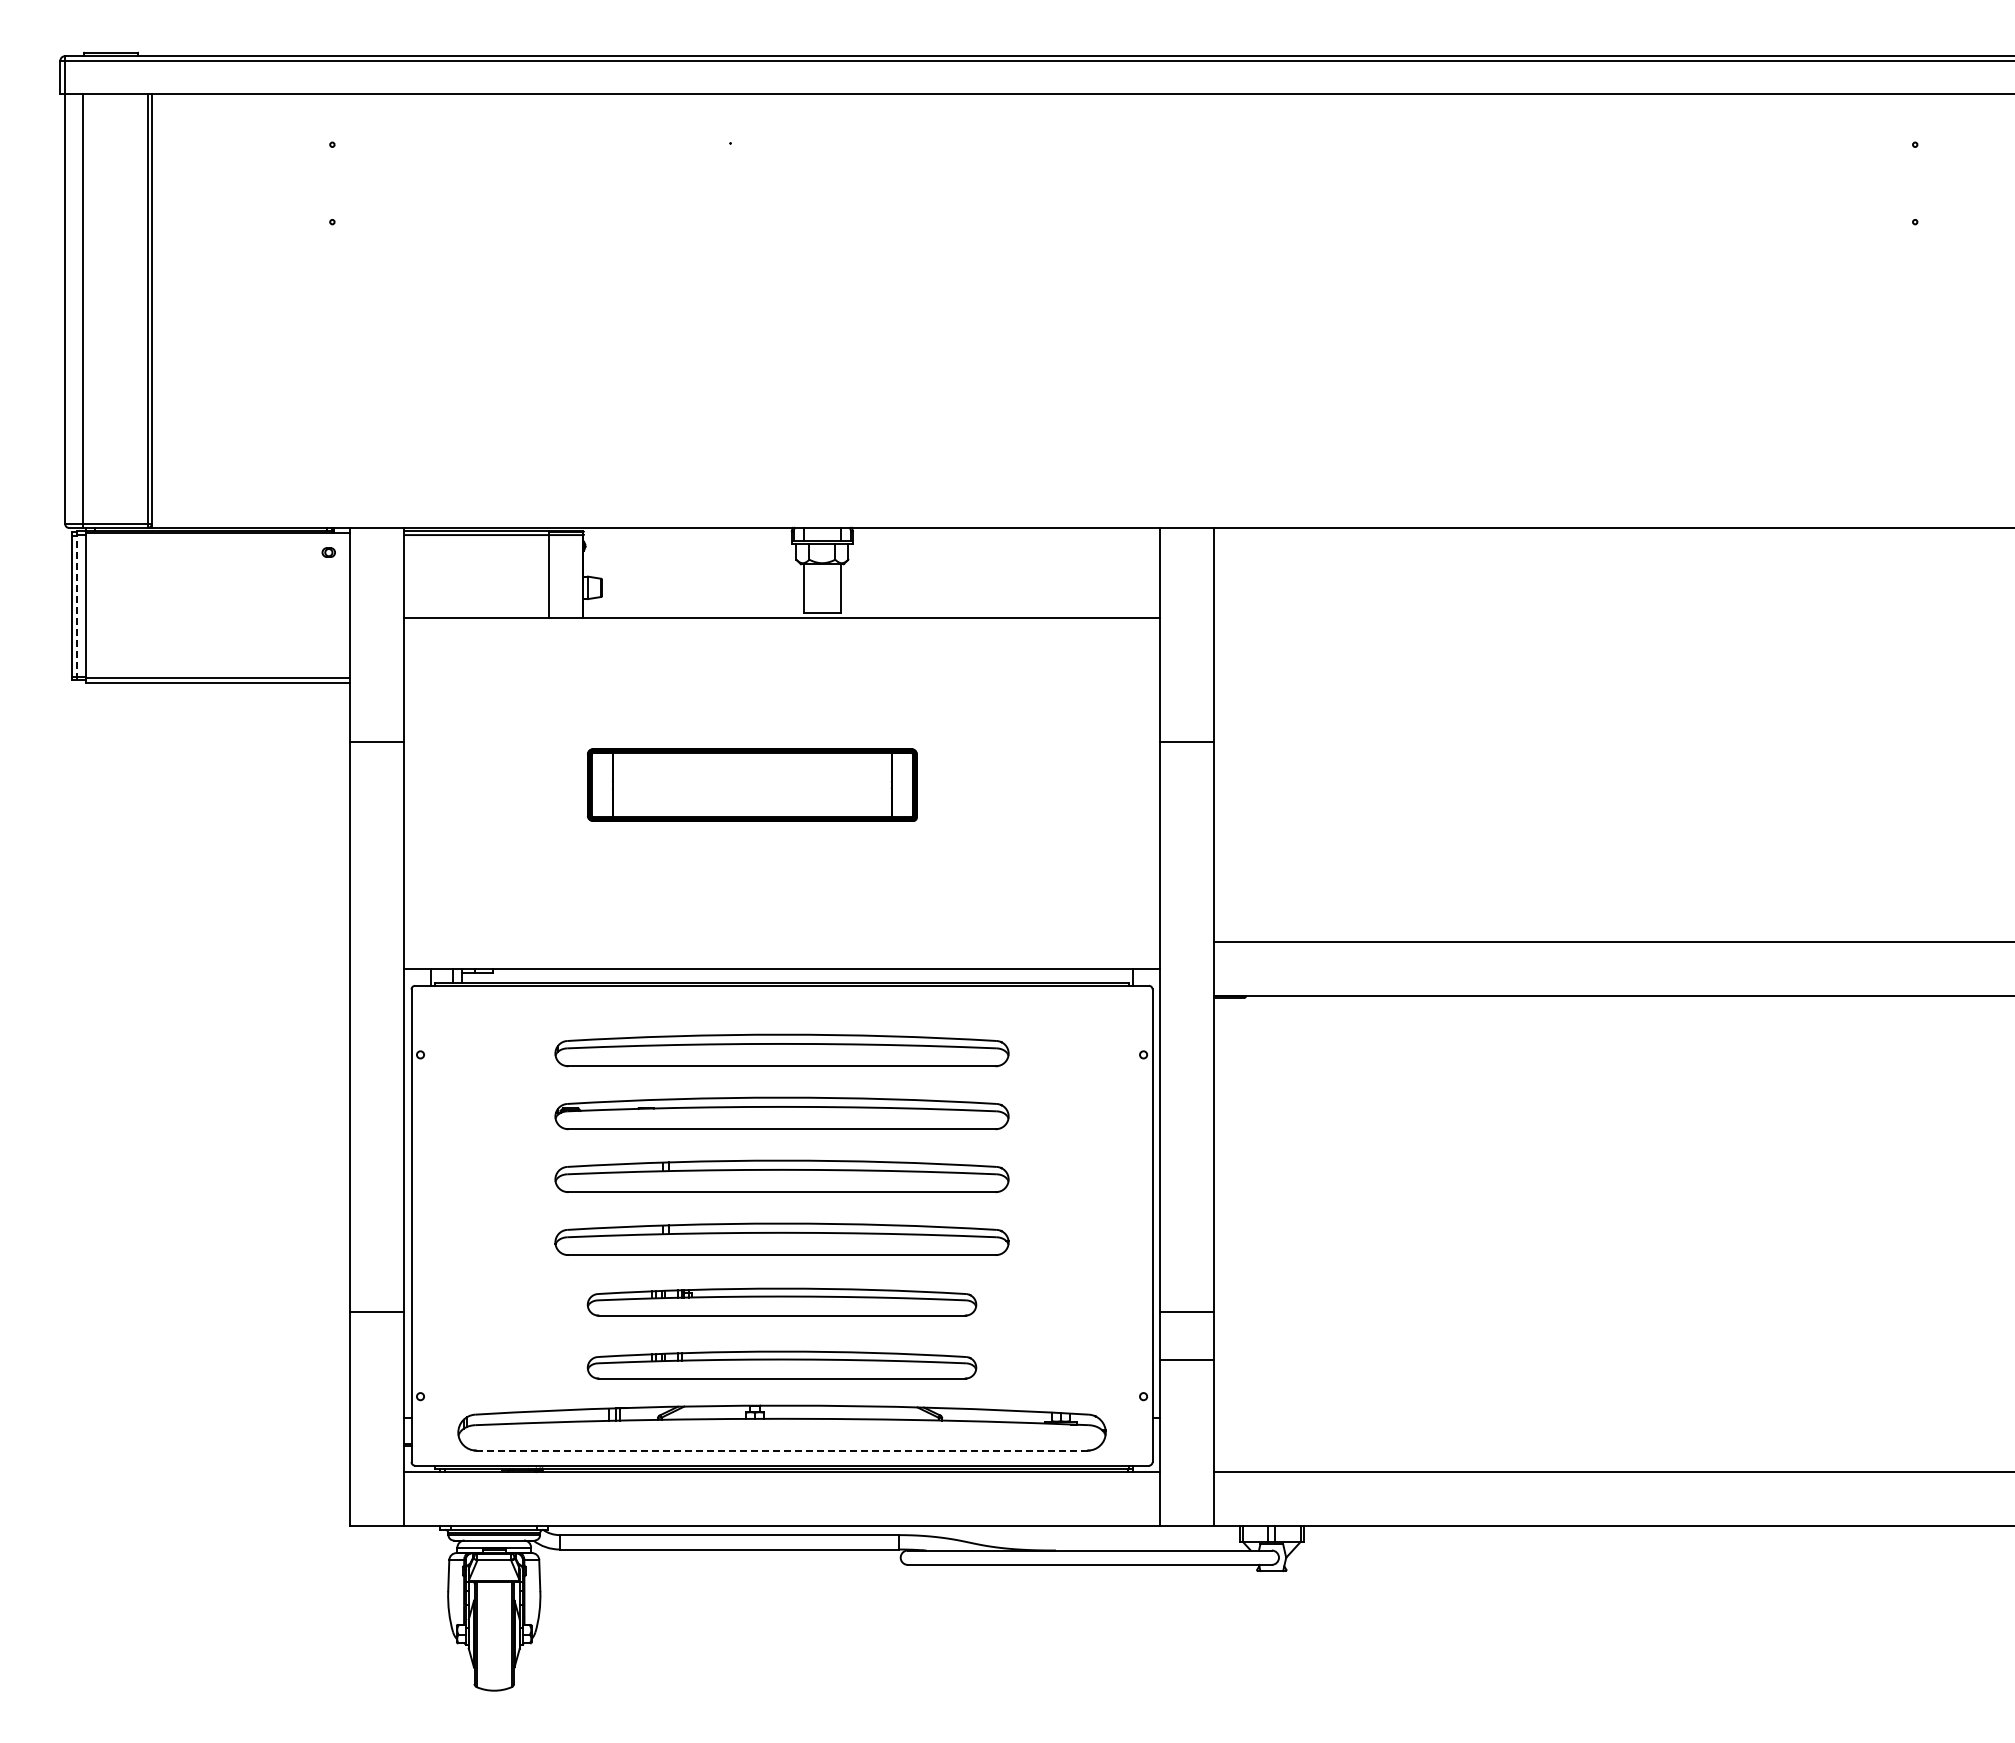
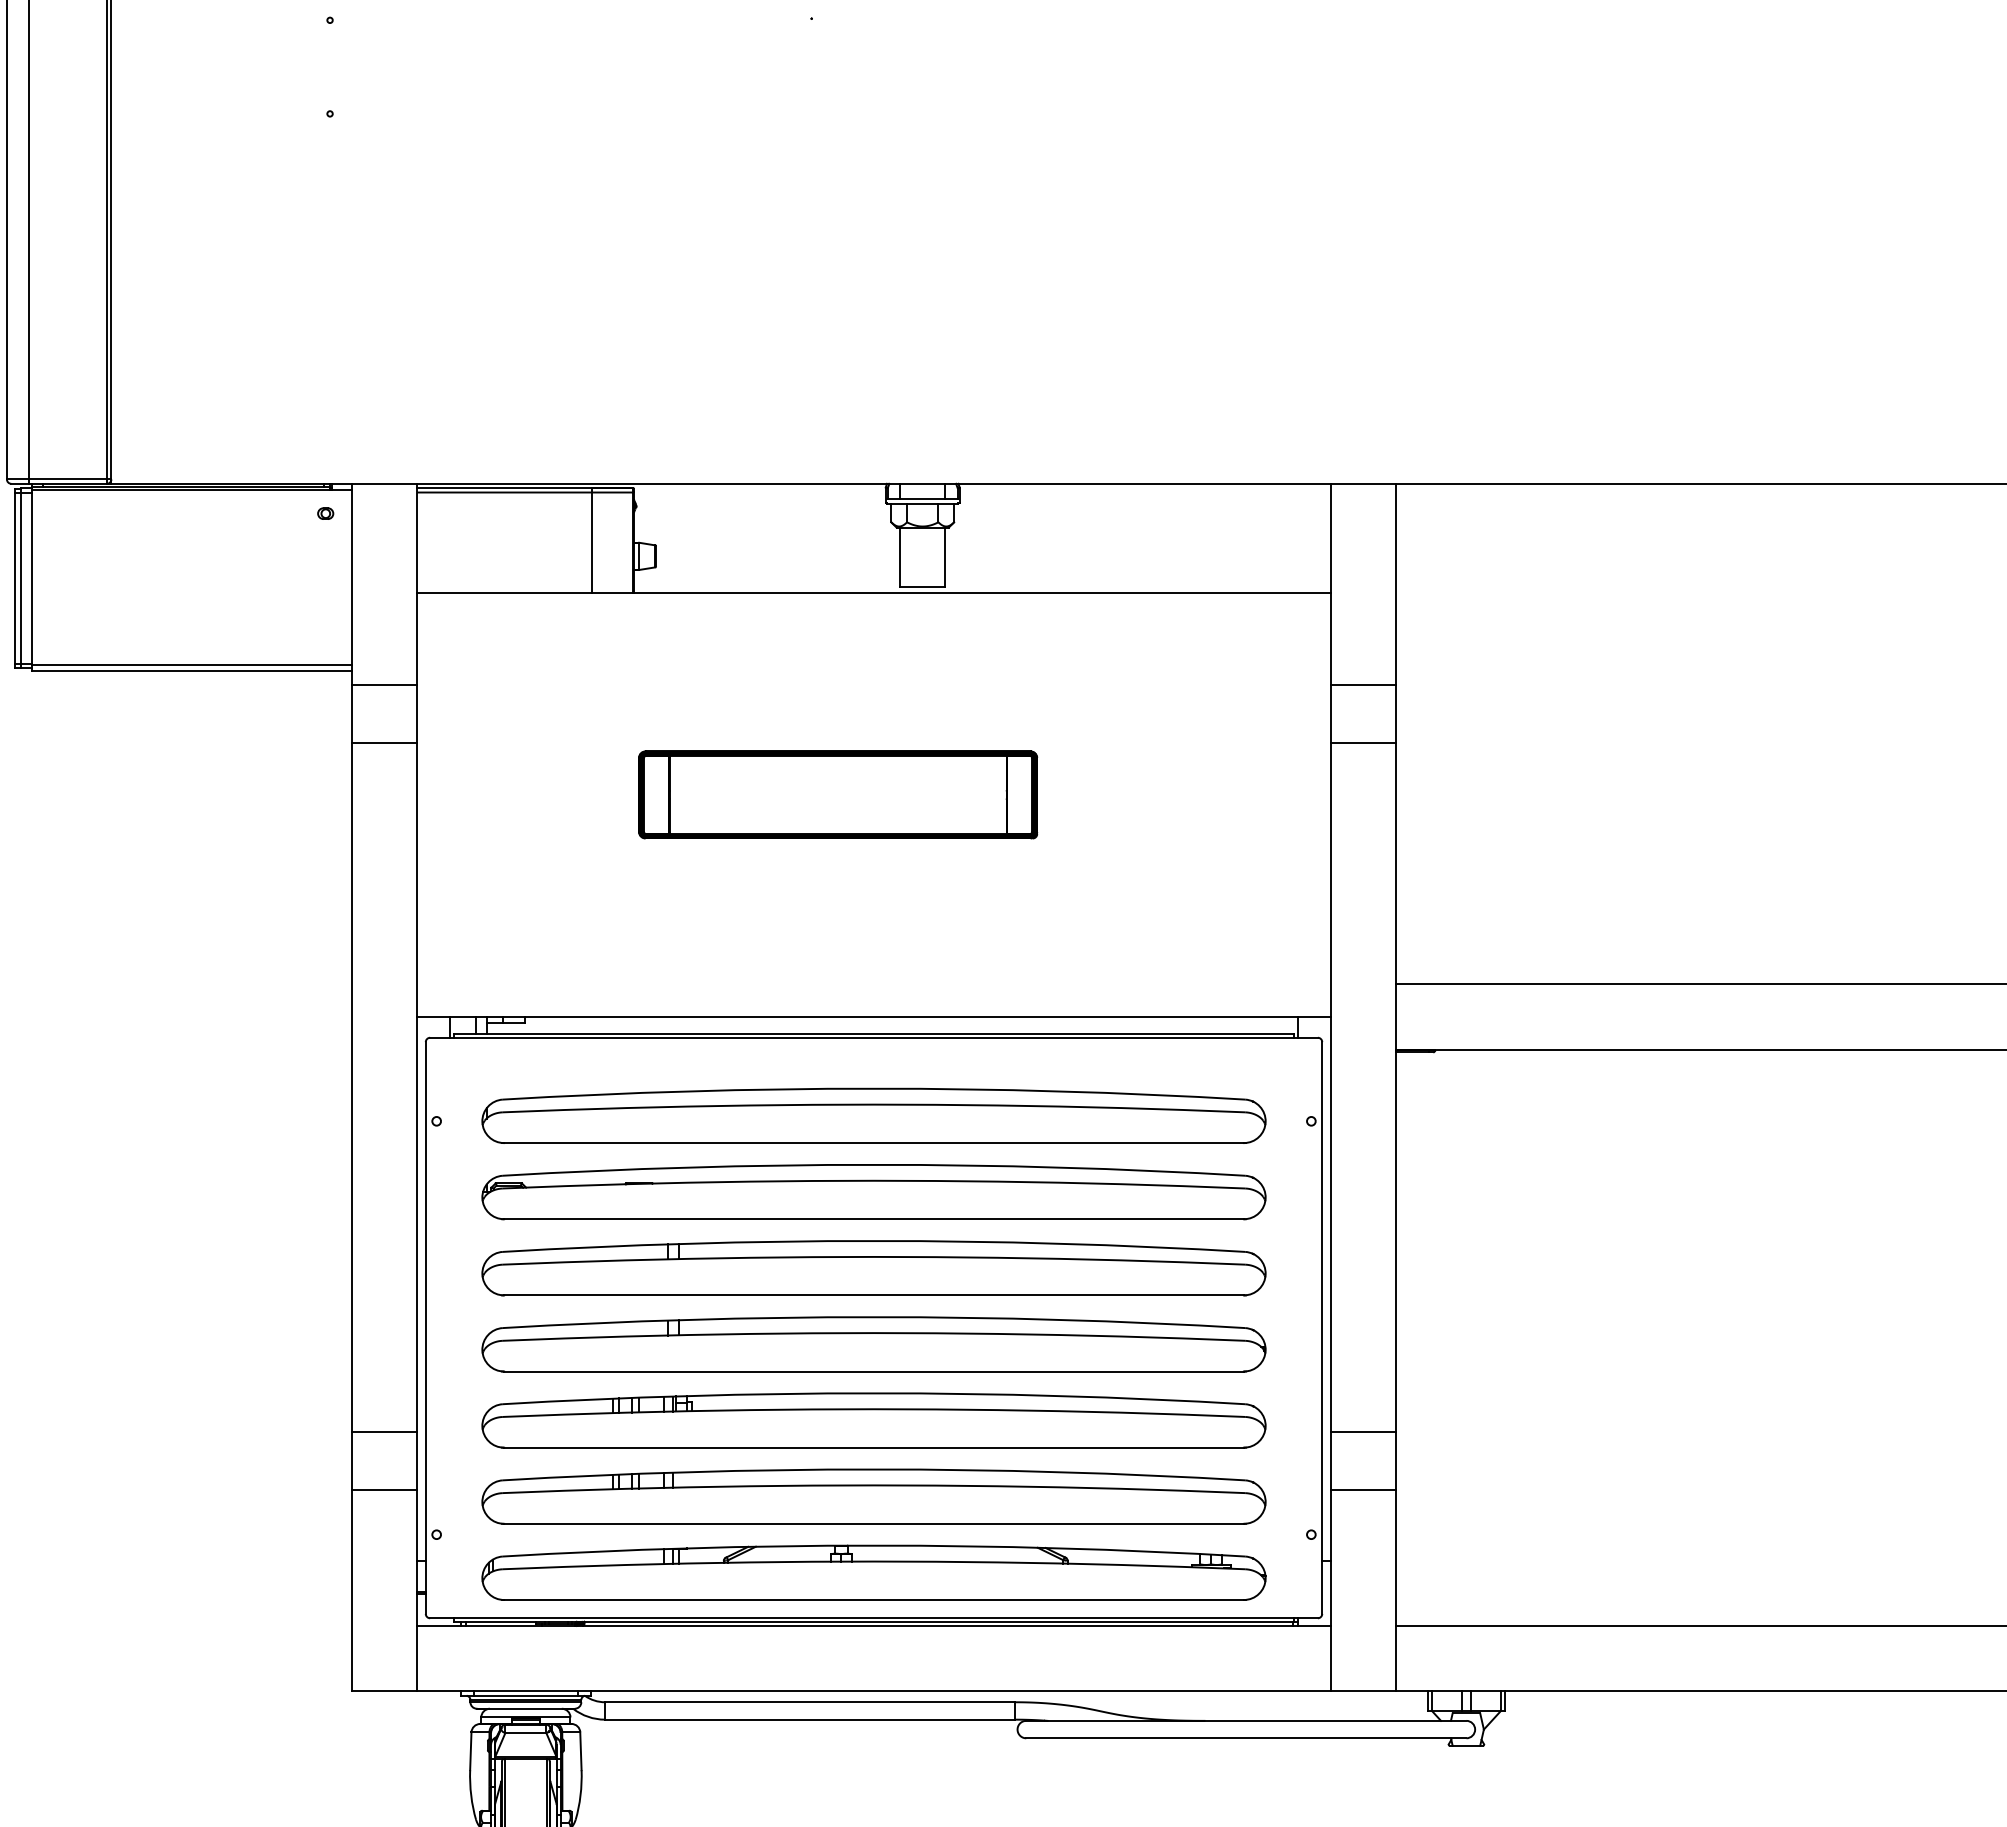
line: (77, 605) -> (21, 577), dashed -> solid
line: (377, 694) -> (384, 685), added
line: (1186, 694) -> (1363, 685), added
part: (781, 1050) -> (873, 1116), size x1.43
part: (781, 1113) -> (873, 1192), size x1.43
part: (781, 1176) -> (873, 1268), size x1.43
part: (781, 1239) -> (873, 1344), size x1.43
part: (781, 1301) -> (873, 1419), size x1.67
line: (377, 1359) -> (384, 1489), added
part: (781, 1364) -> (873, 1495), size x1.67
line: (782, 1450) -> (874, 1599), dashed -> solid

